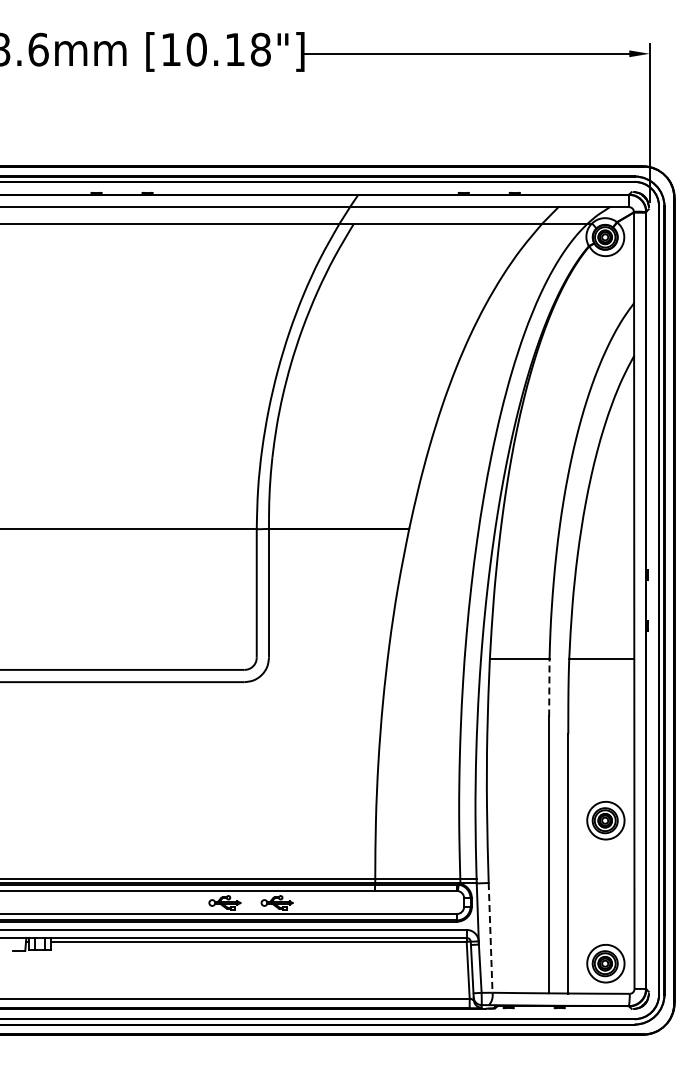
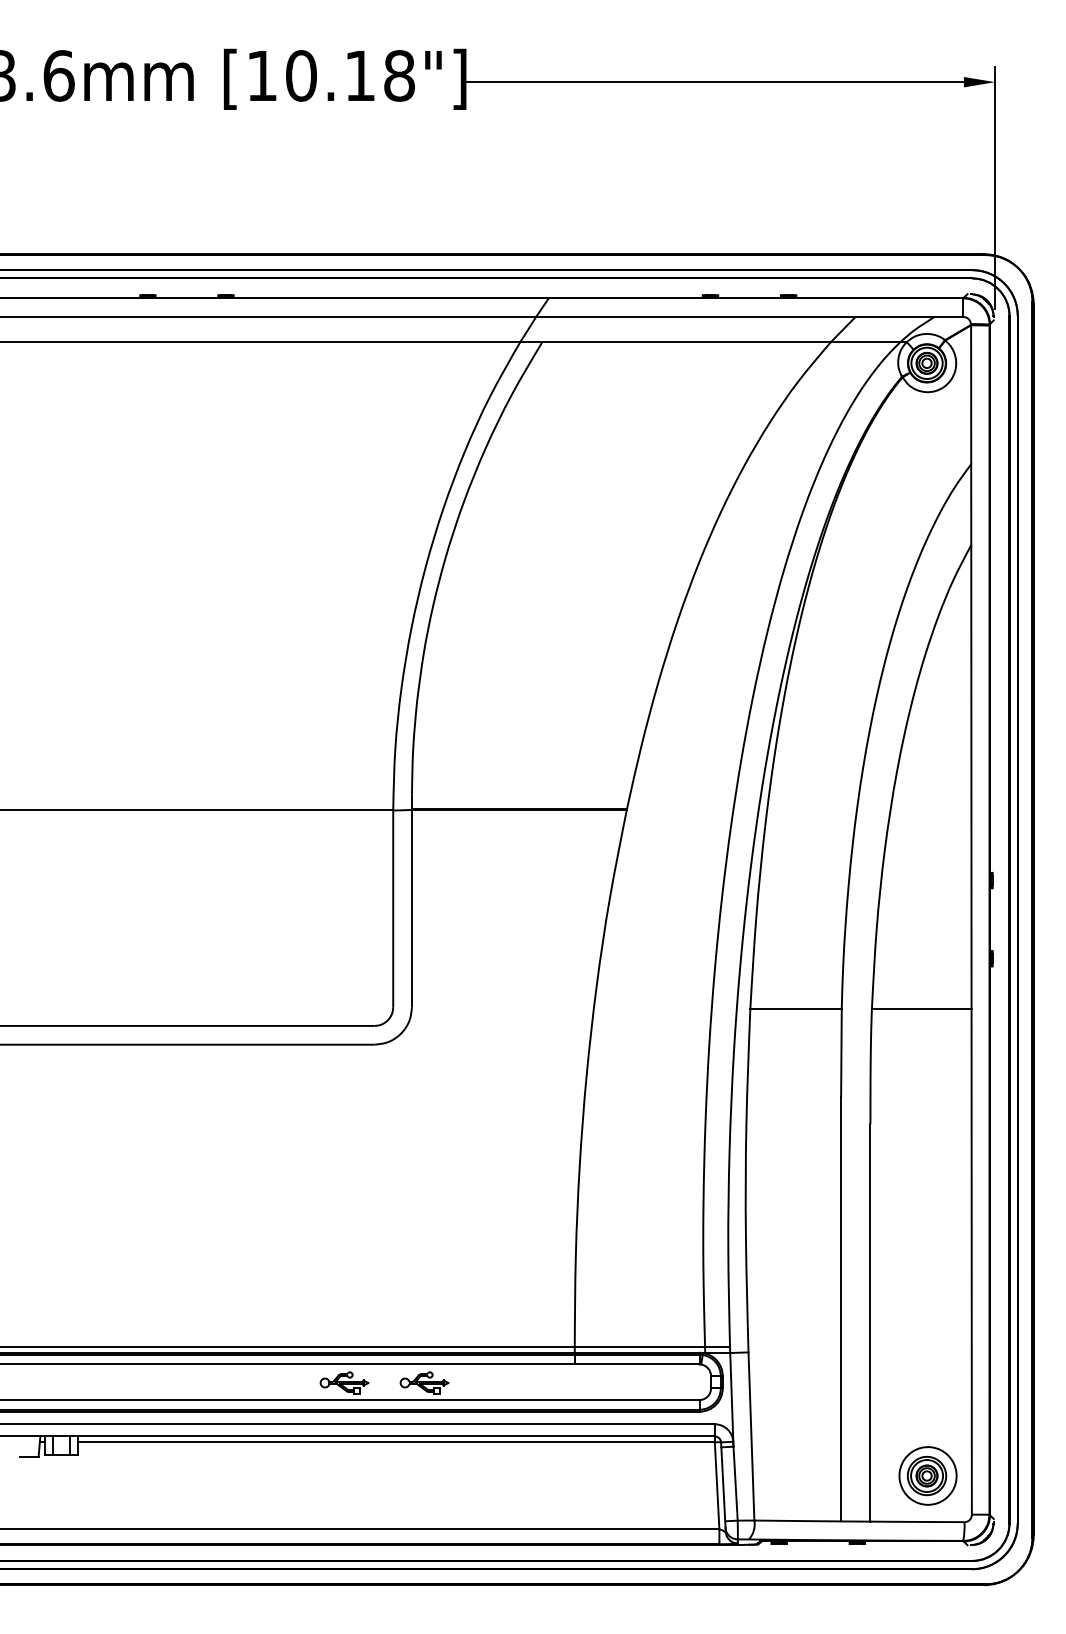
line: (549, 687) -> (841, 1052), dashed -> solid
part: (605, 820) -> (927, 1256), removed
line: (490, 937) -> (751, 1435), dashed -> solid

